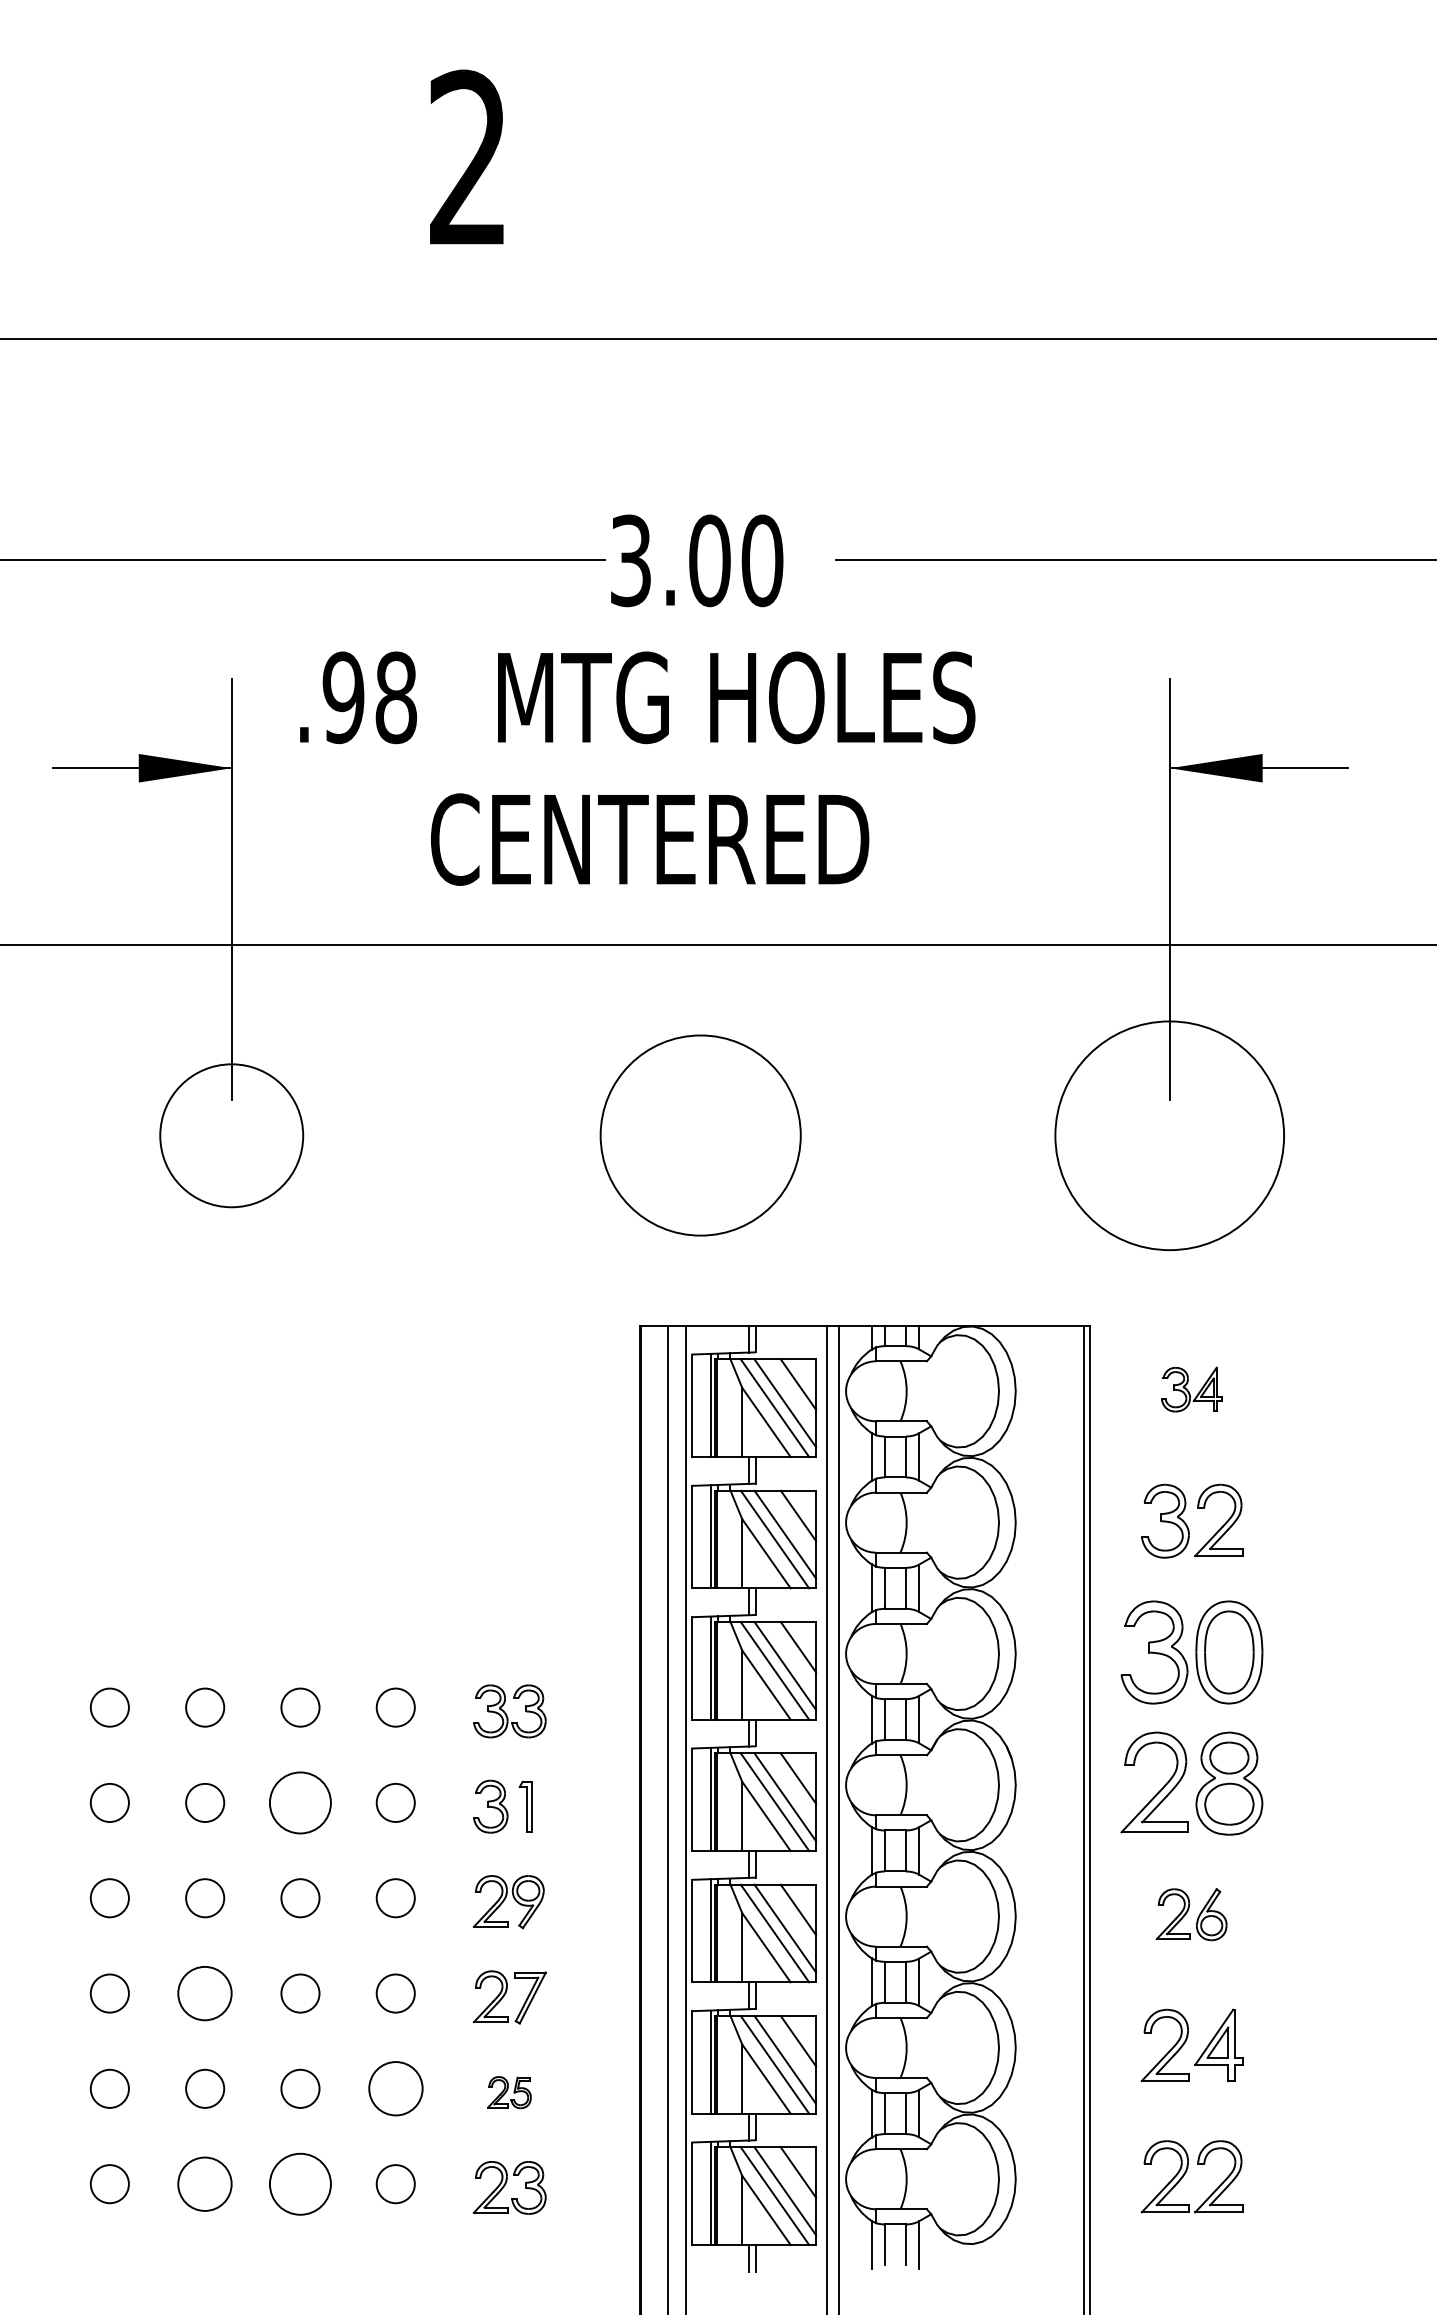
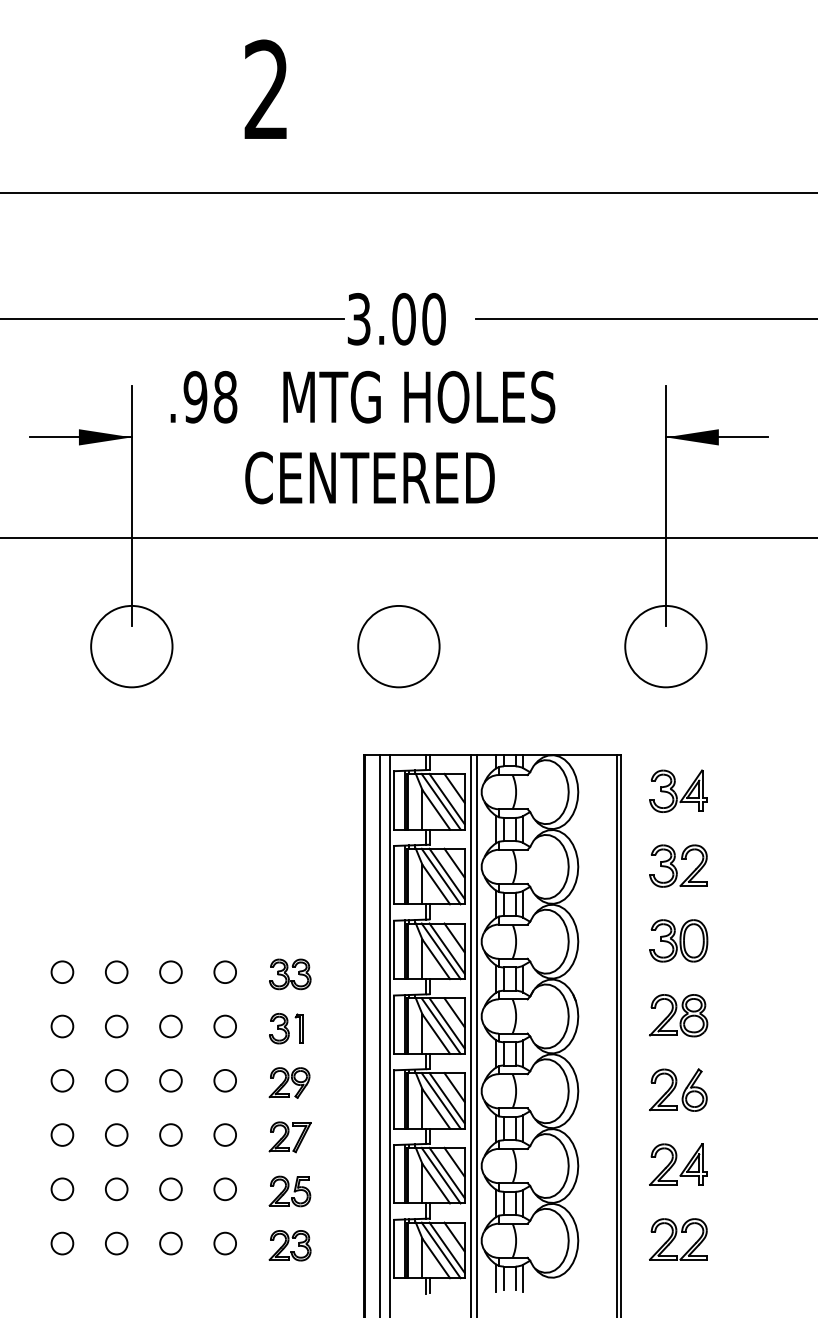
circle: (700, 1135) -> (398, 646), size x0.71
circle: (1168, 1135) -> (665, 646), size x0.62
part: (1191, 1388) -> (678, 790), size x1.67
part: (1191, 1651) -> (678, 940), size x0.71
part: (1191, 1783) -> (678, 1015), size x0.71
circle: (299, 1802) -> (170, 1026), size x0.62
part: (1191, 1913) -> (678, 1089), size x1.43
circle: (204, 1992) -> (116, 1134), size x0.71
circle: (394, 2089) -> (224, 1189), size x0.71
part: (508, 2092) -> (289, 1191), size x1.67
circle: (204, 2183) -> (116, 1243), size x0.71
circle: (299, 2183) -> (170, 1243), size x0.62

